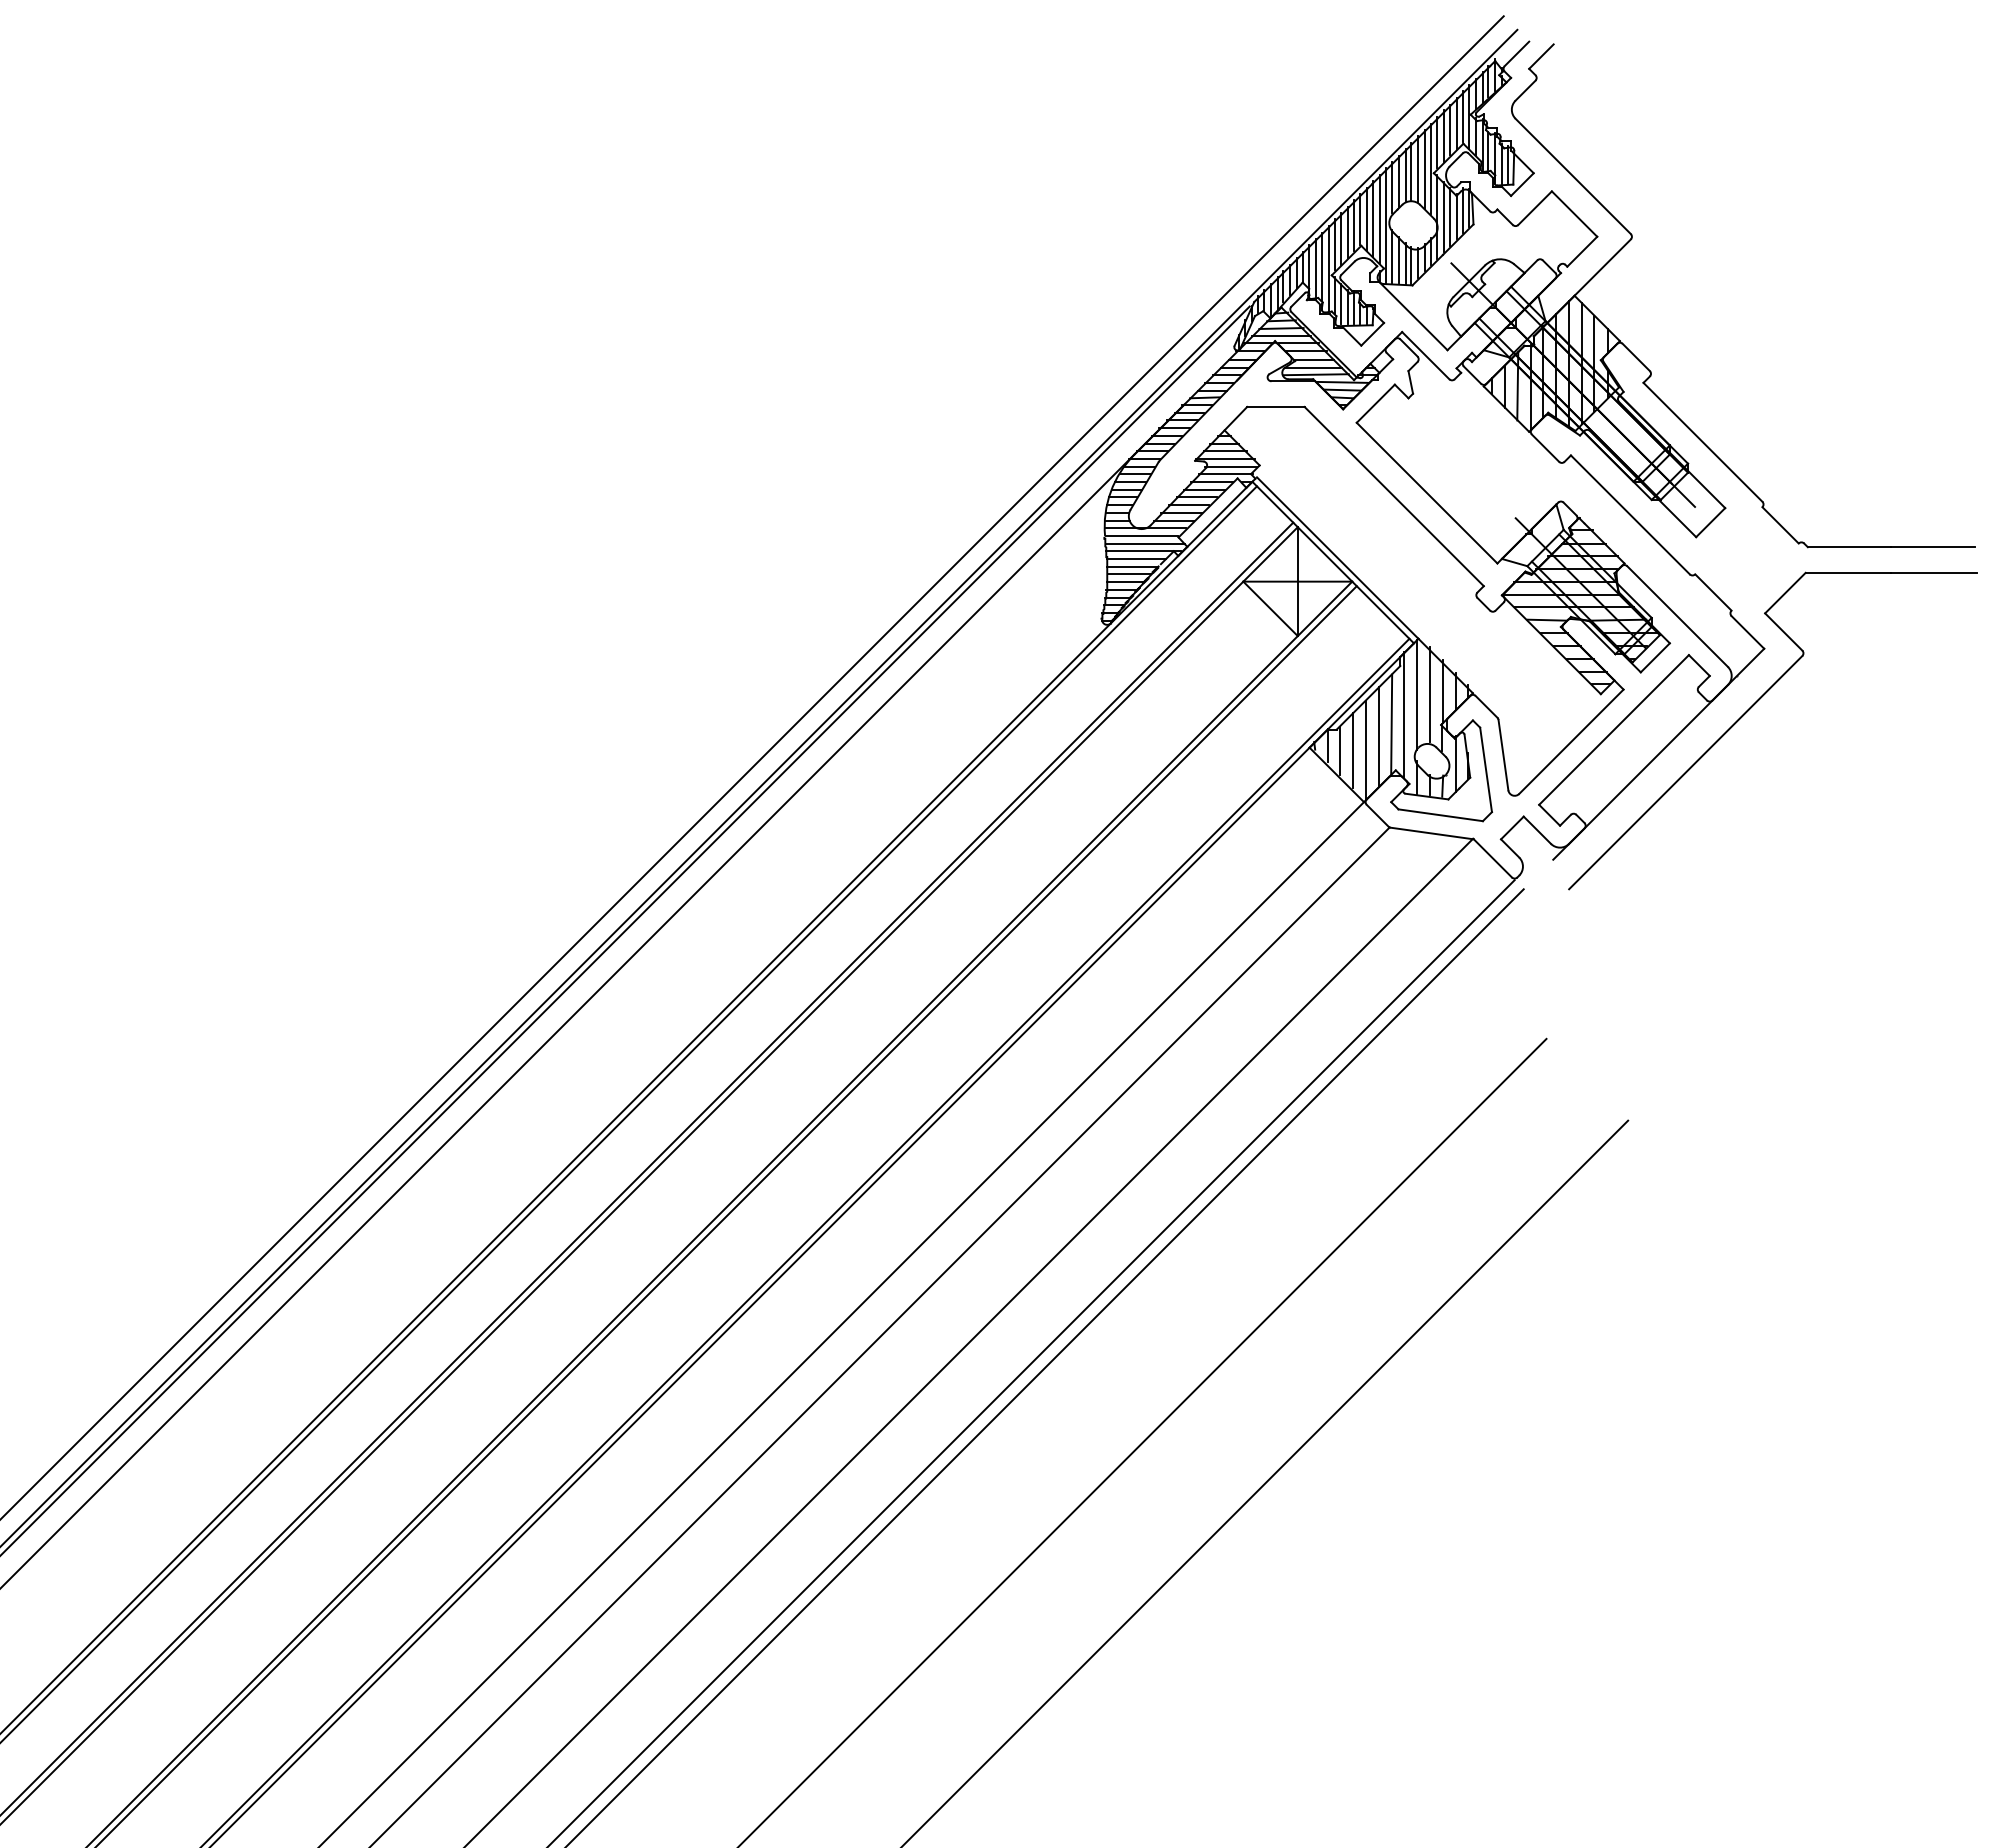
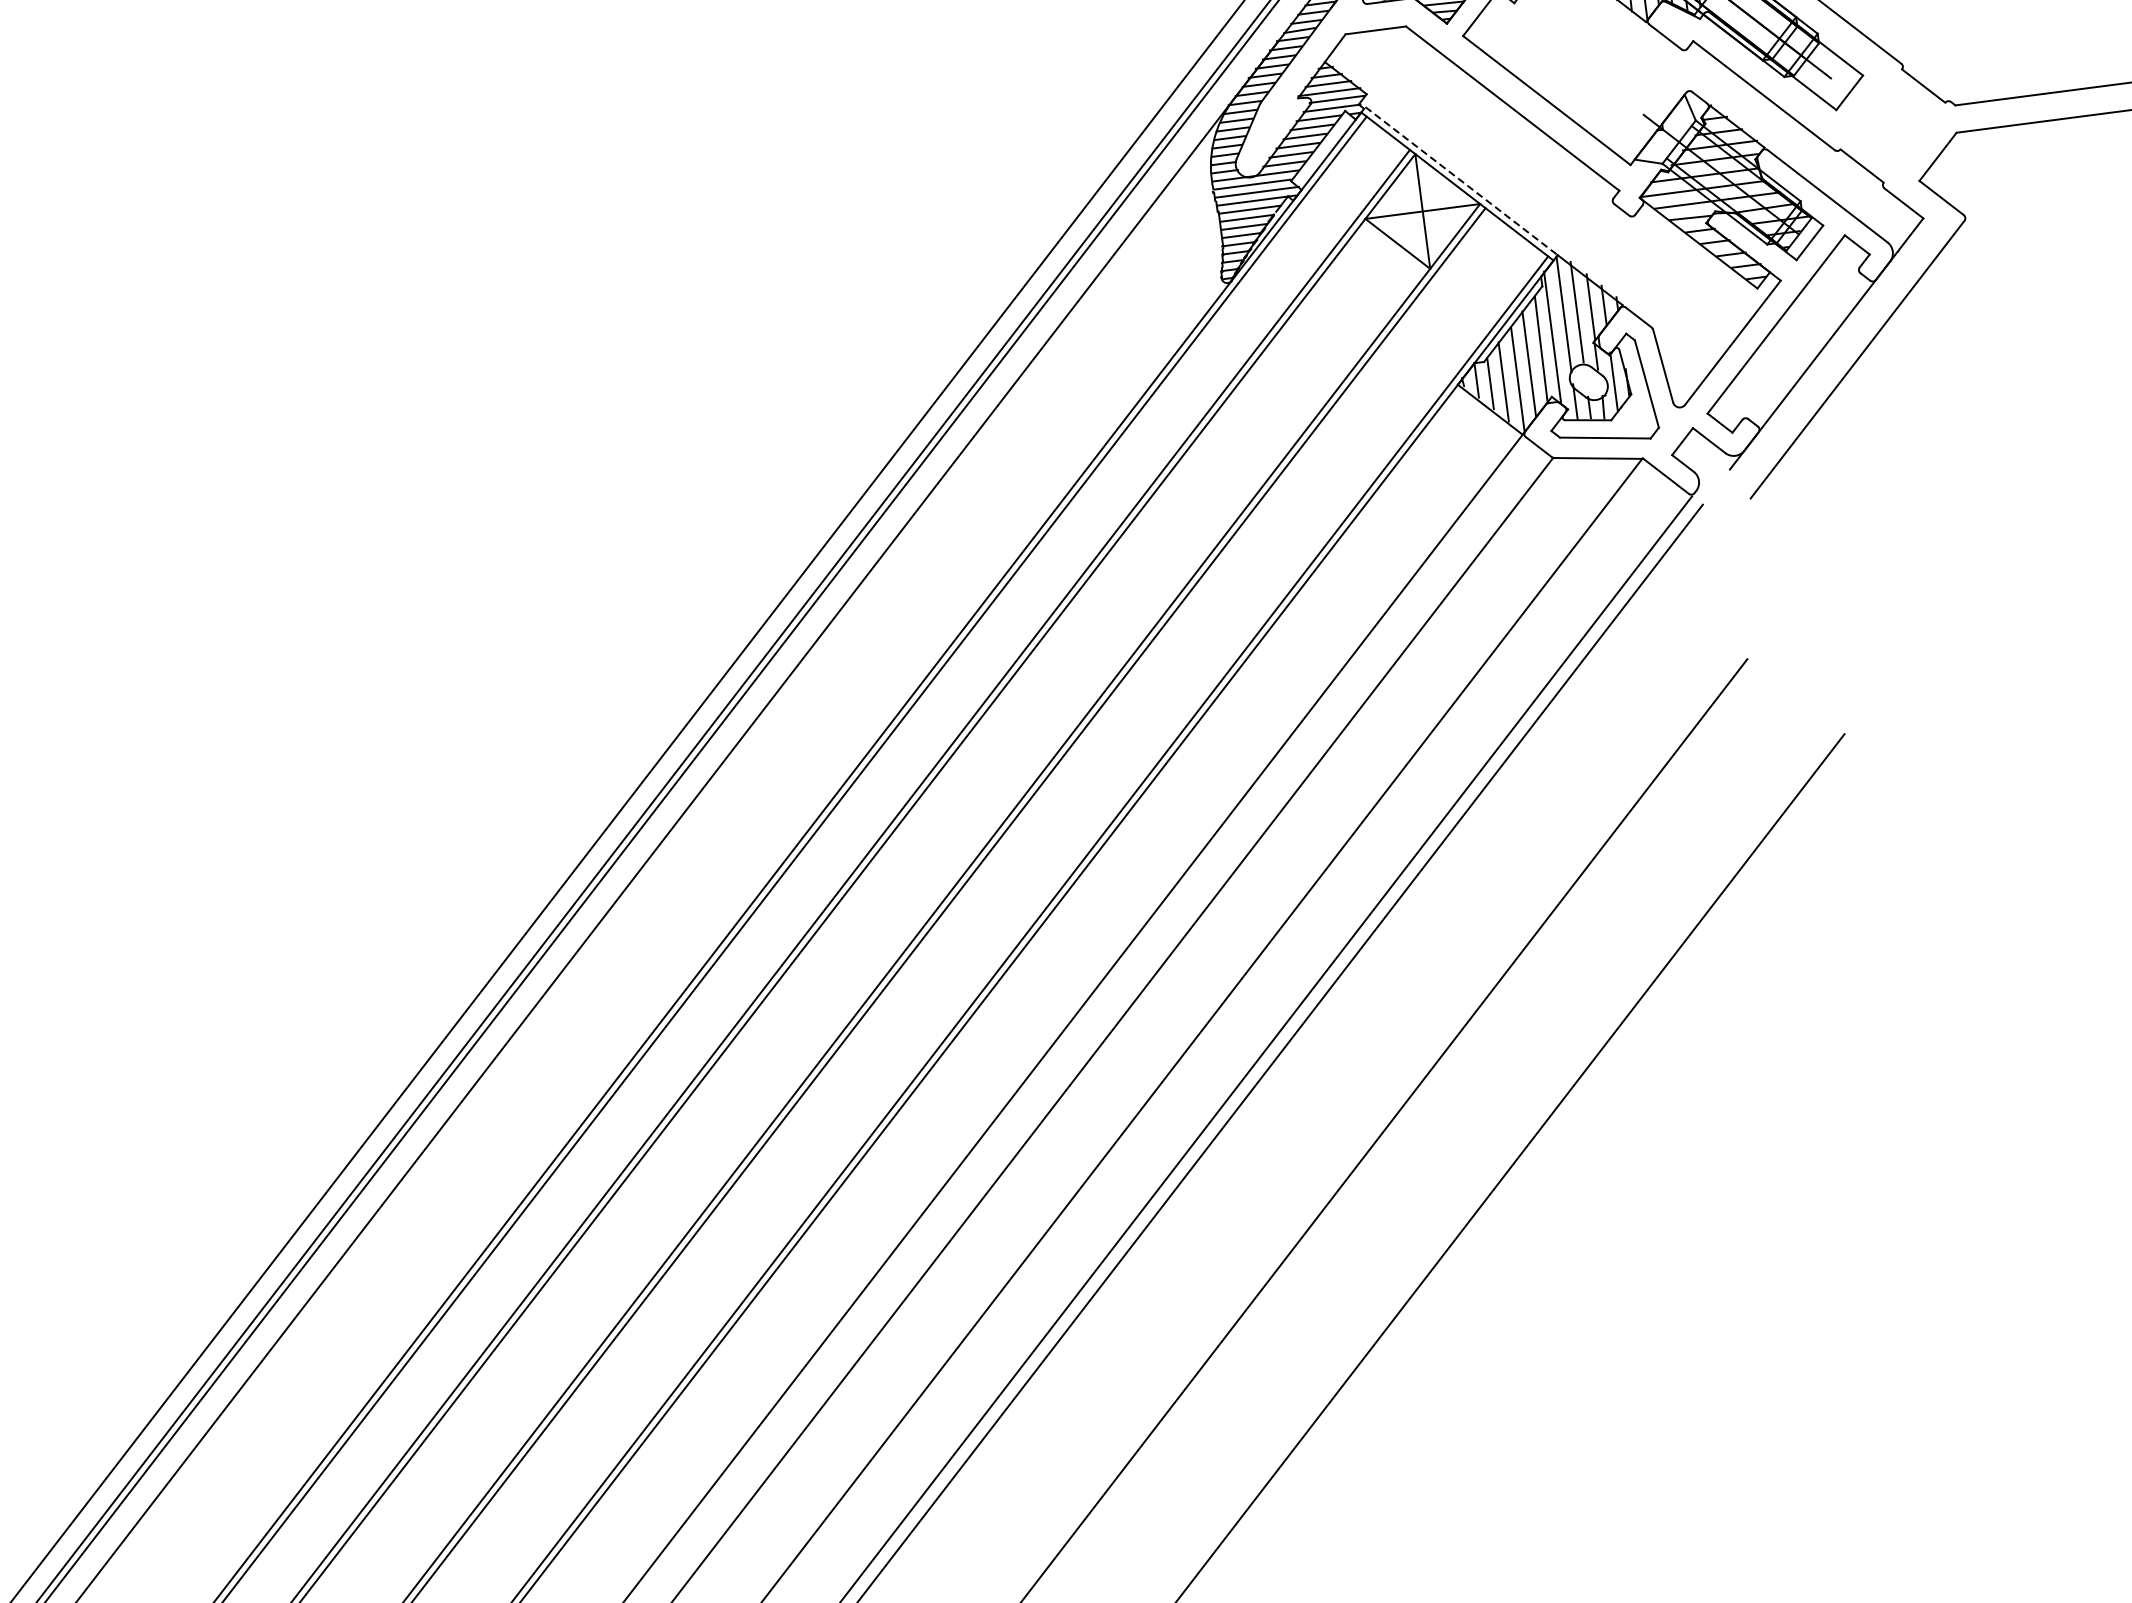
line: (1338, 558) -> (1462, 181), solid -> dashed

